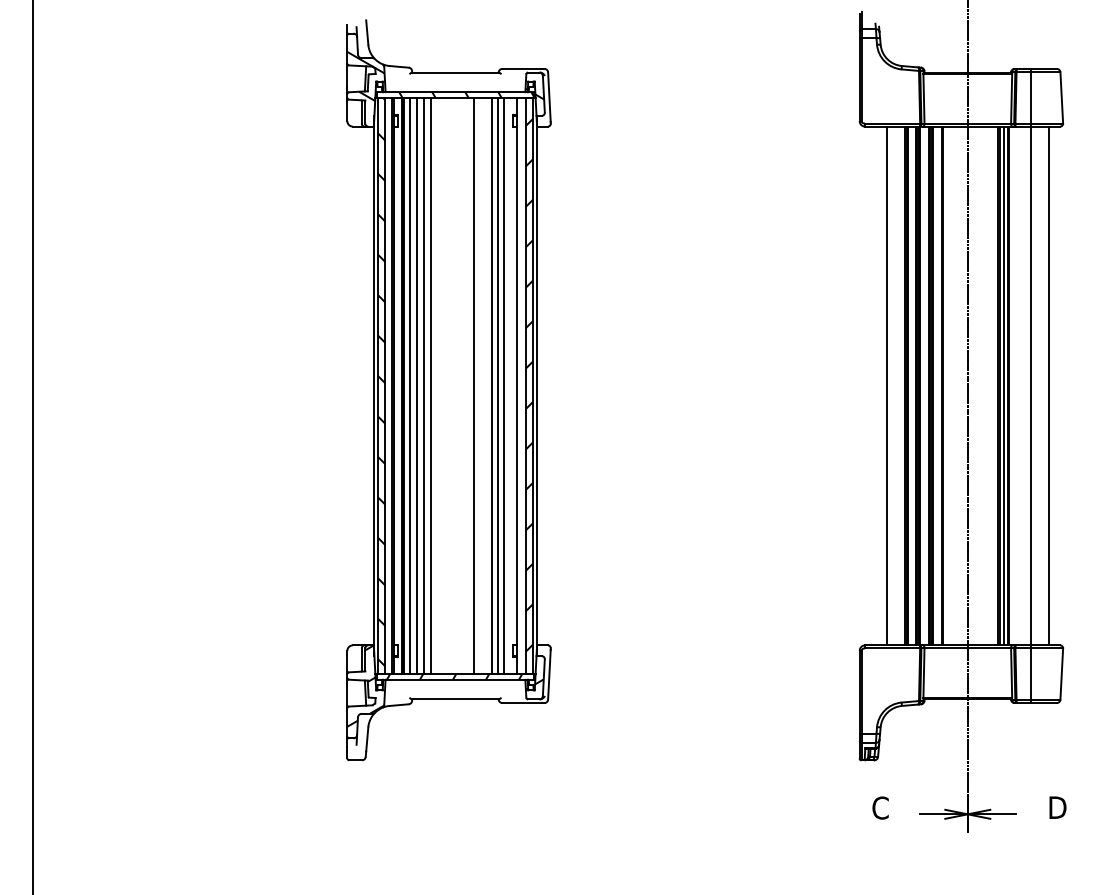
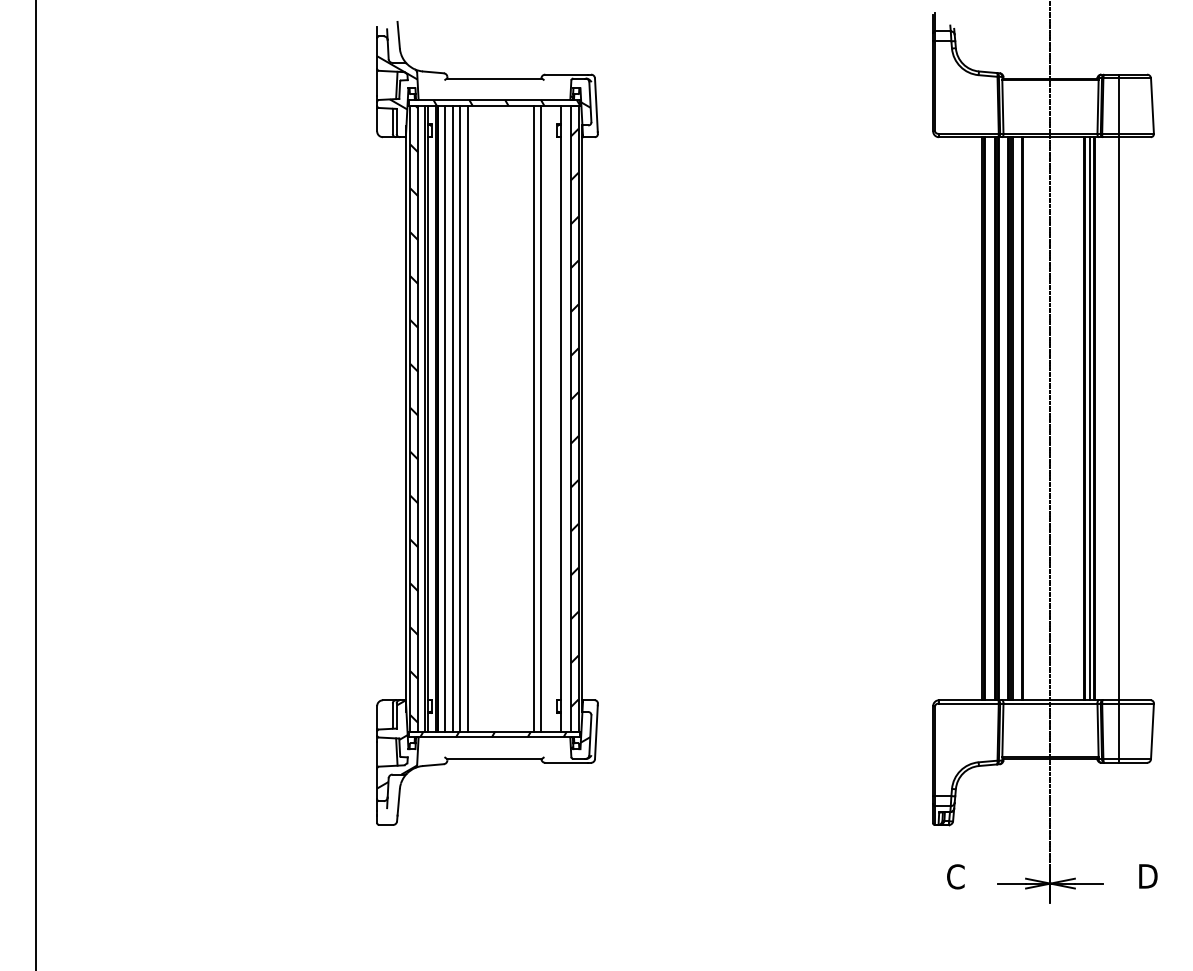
line: (473, 385) -> (514, 418), removed
line: (504, 385) -> (547, 418), removed
line: (886, 385) -> (962, 418), removed
line: (1048, 385) -> (1138, 418), removed

